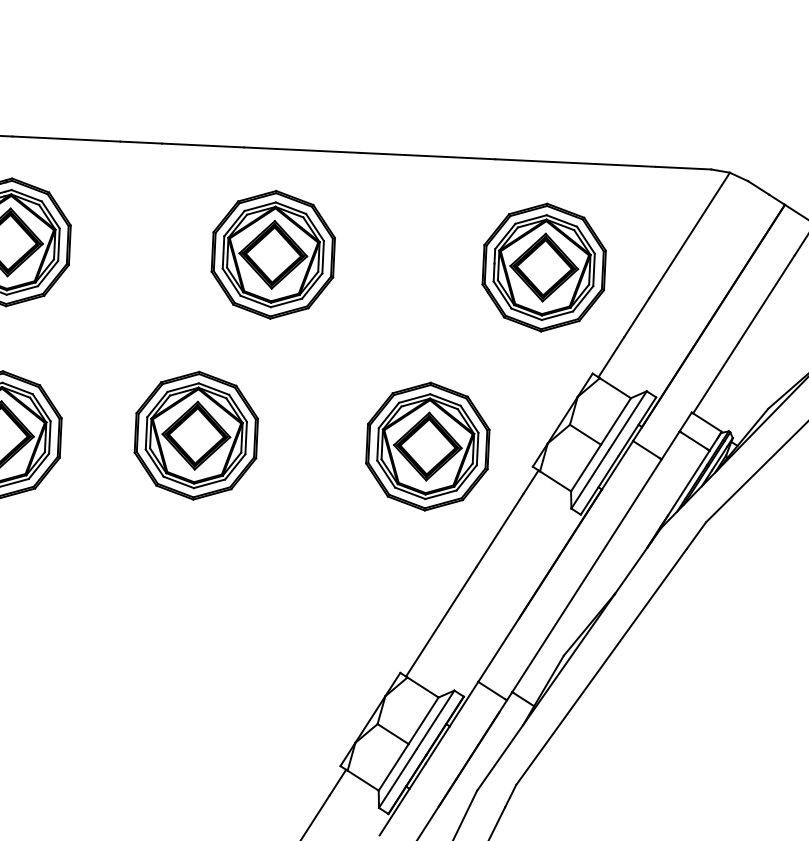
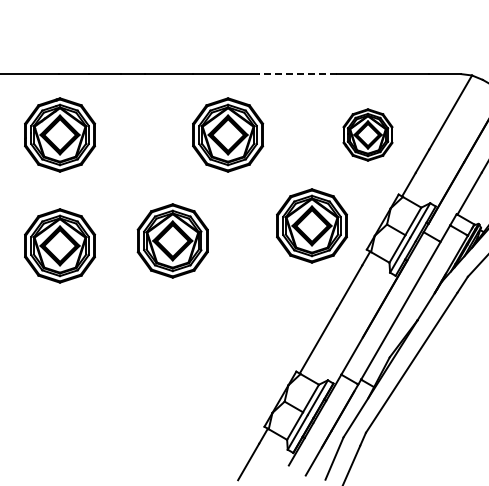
line: (428, 156) -> (298, 74), solid -> dashed
part: (274, 253) -> (228, 134), moved
part: (543, 266) -> (367, 134), size x0.7
part: (426, 445) -> (311, 225), moved

